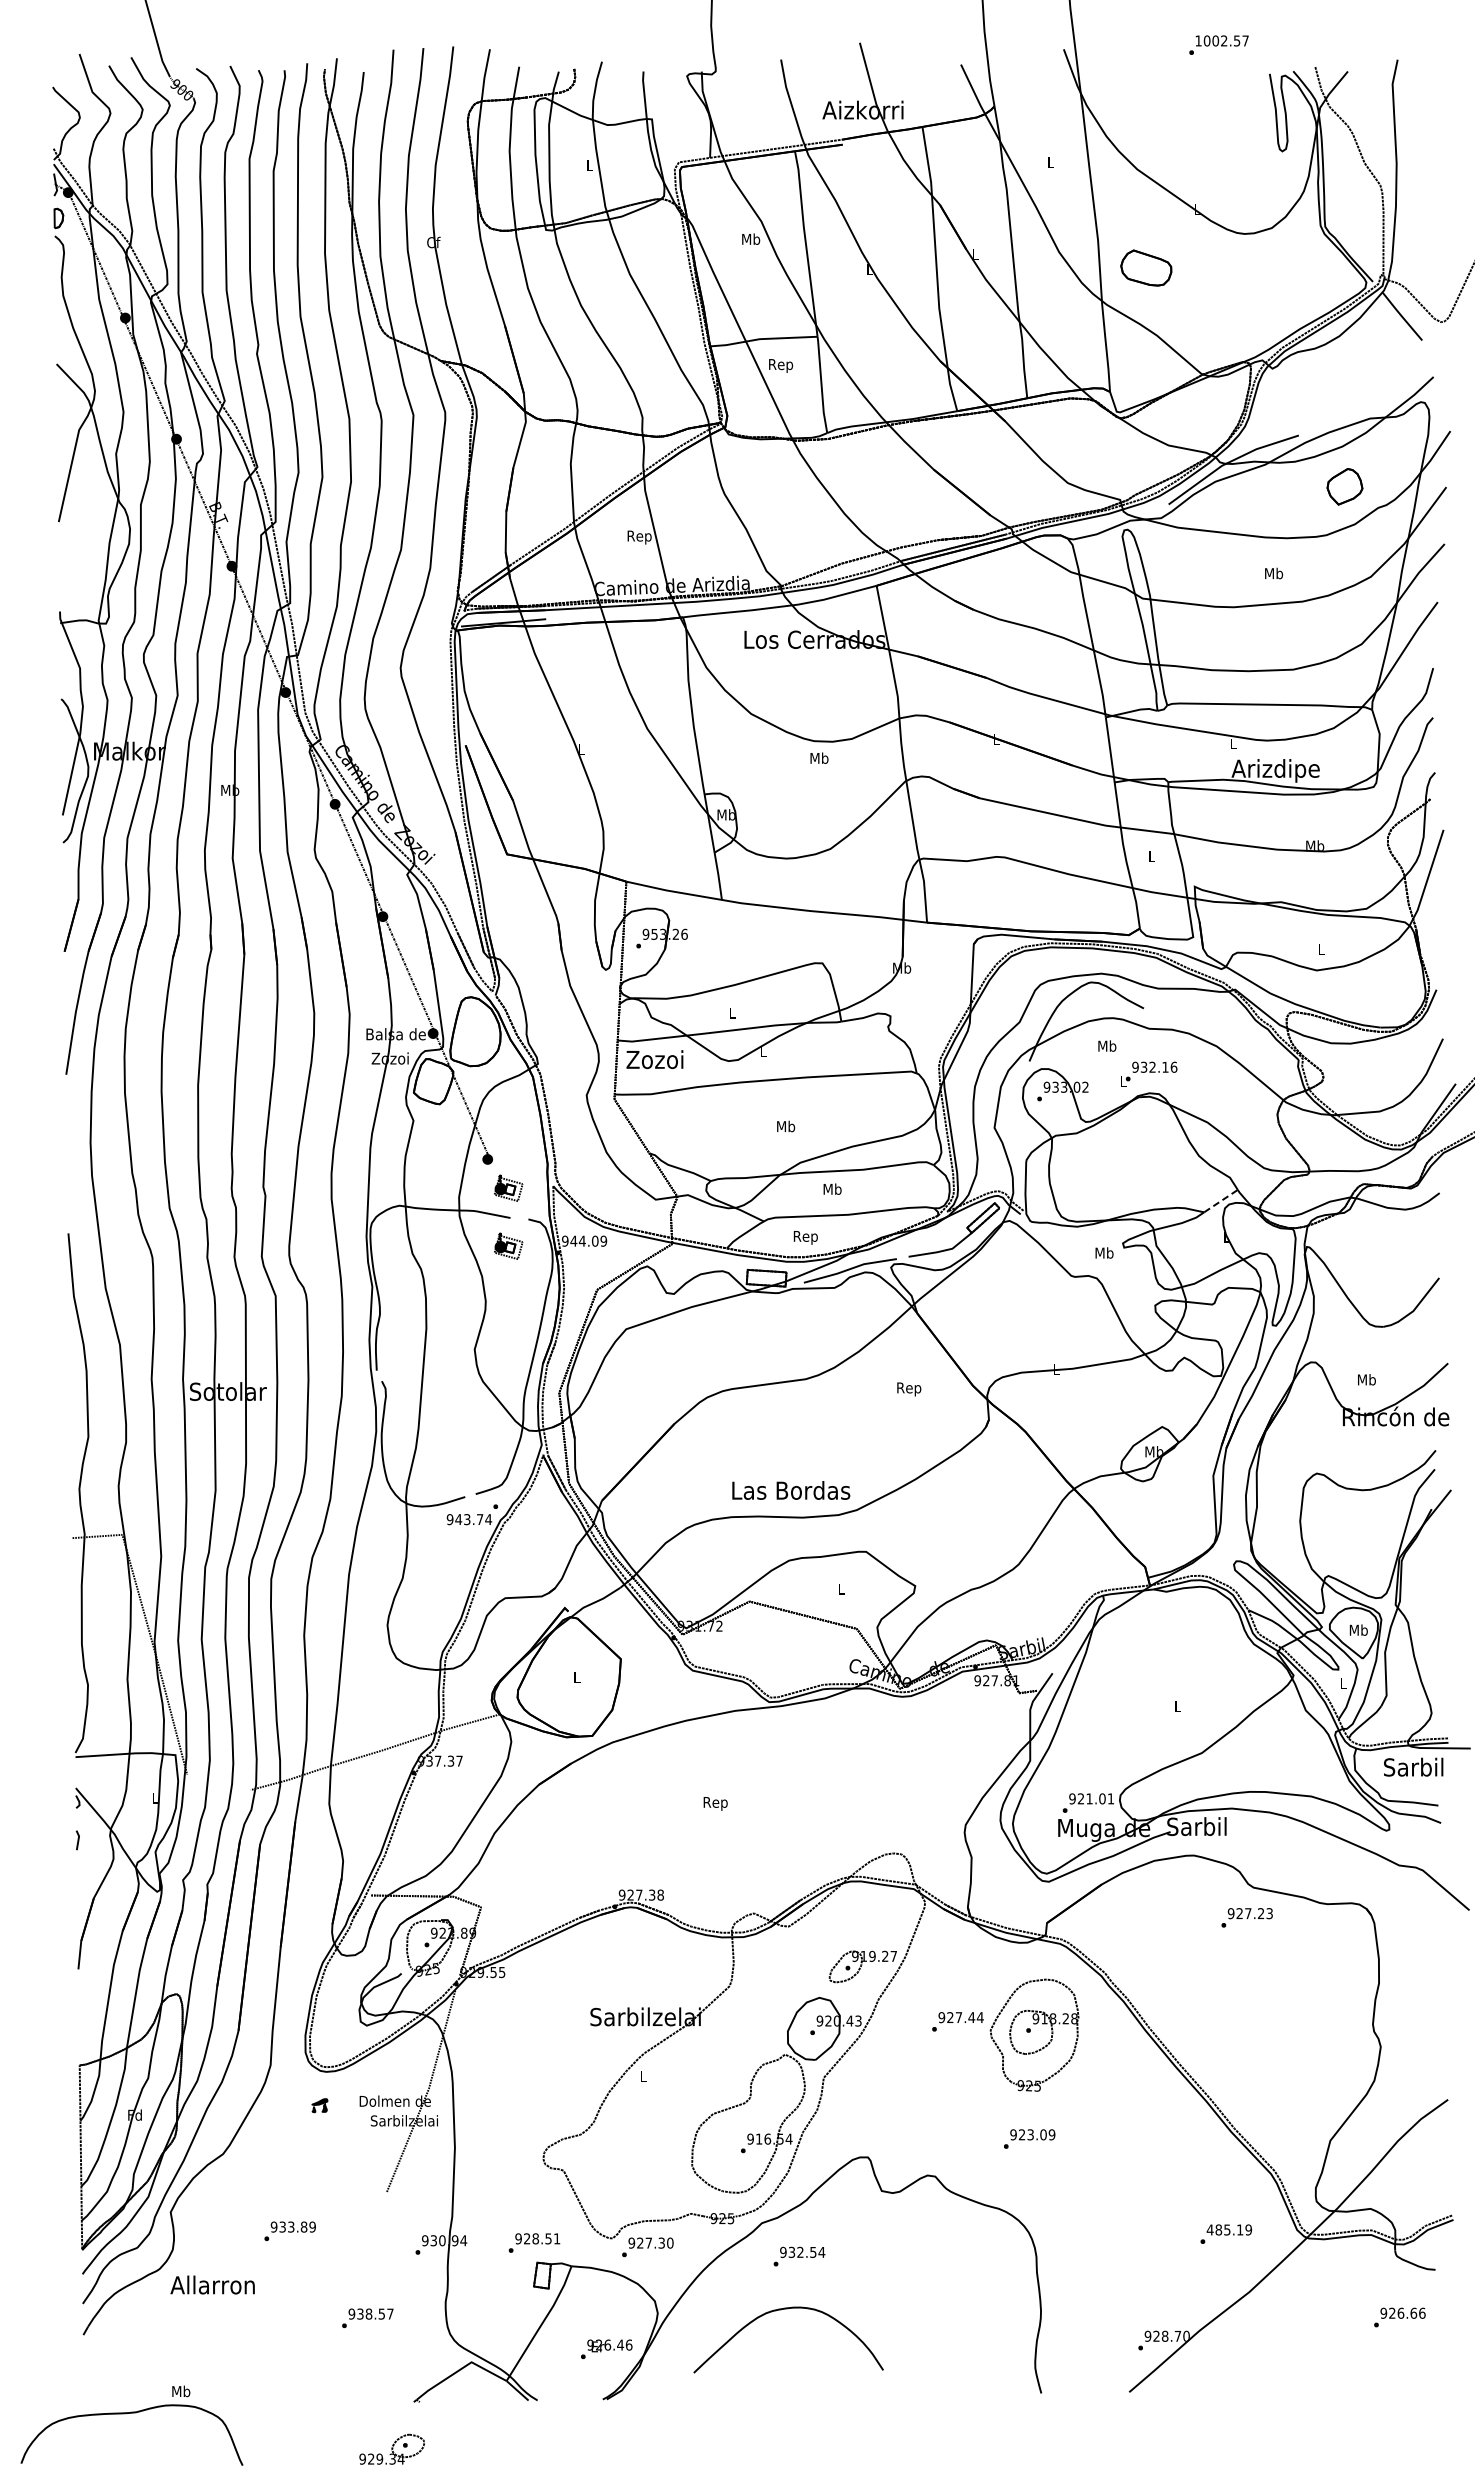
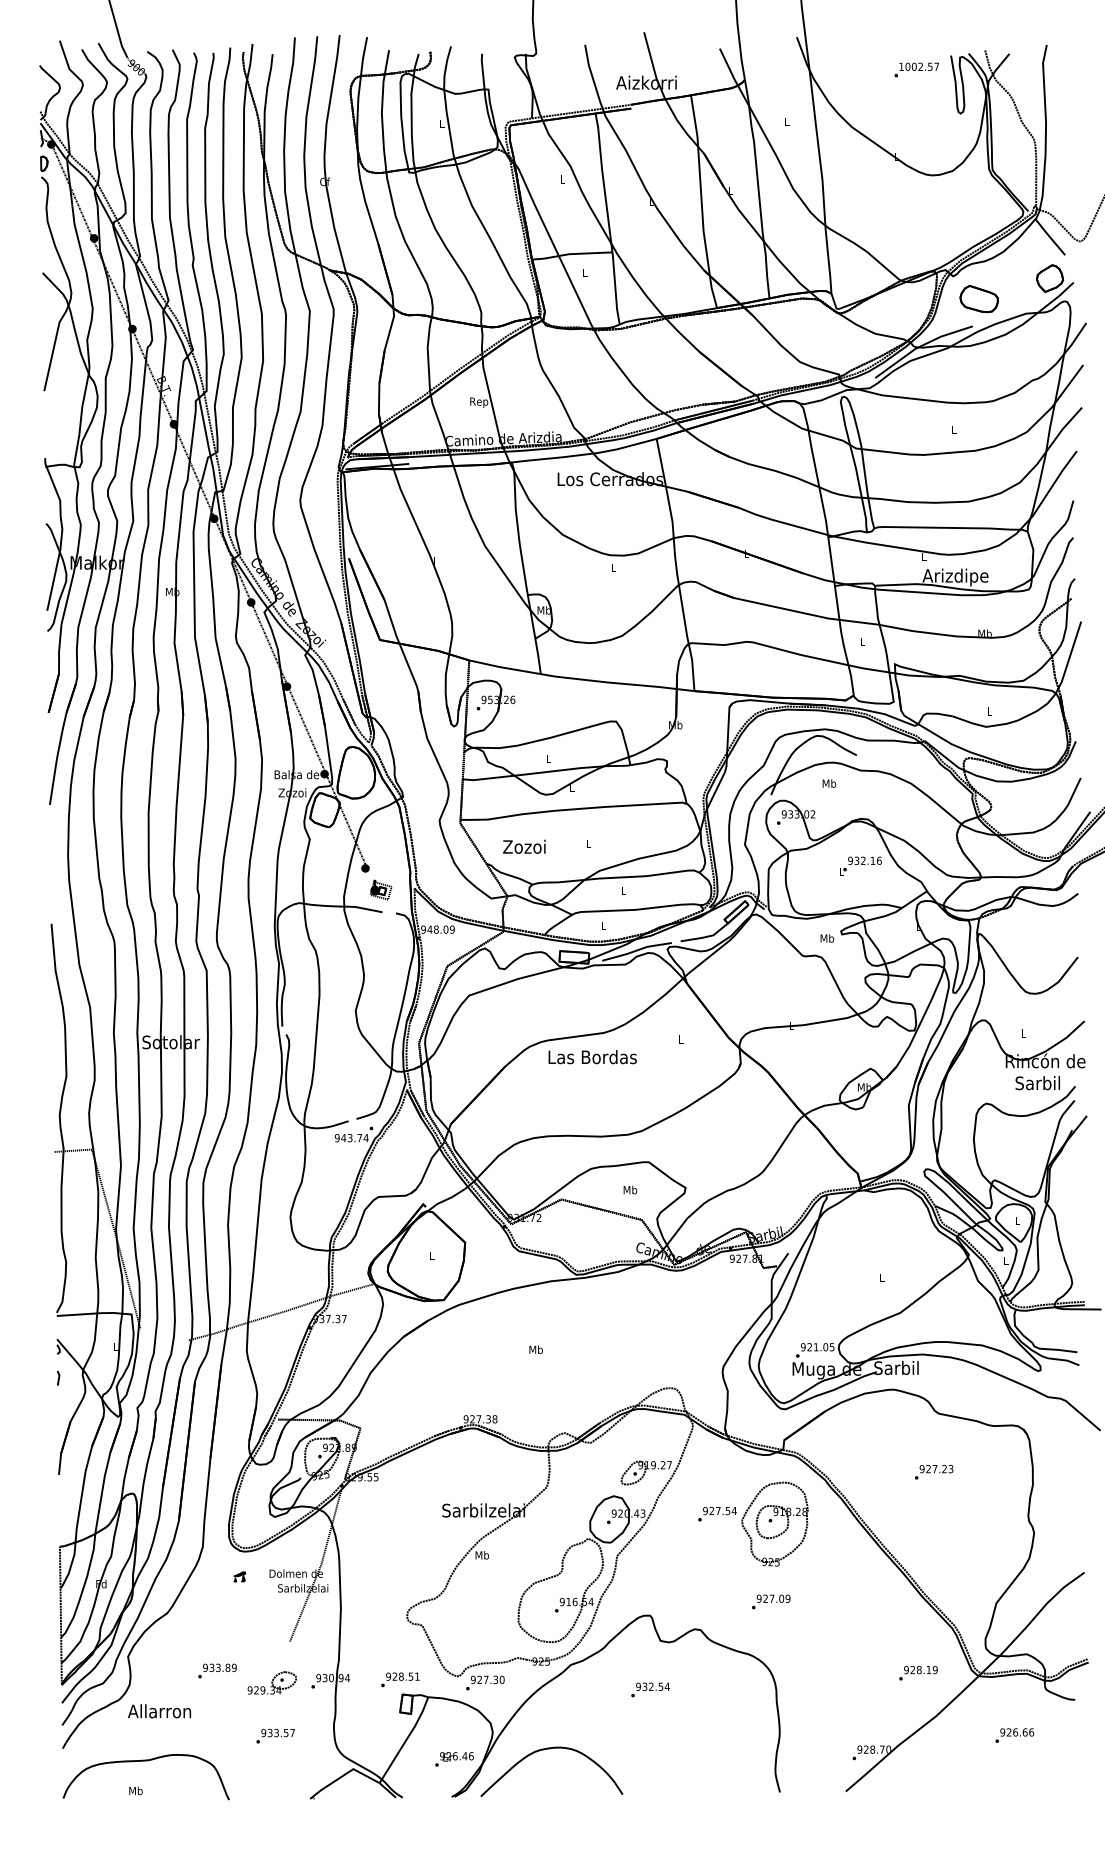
text: (1218, 44) -> (916, 69), moved
text: (751, 238) -> (562, 178), Mb -> L
part: (1146, 267) -> (979, 298), moved
text: (781, 365) -> (585, 273), Rep -> L
part: (1344, 486) -> (1049, 278), moved
text: (1274, 573) -> (954, 429), Mb -> L
text: (819, 757) -> (613, 567), Mb -> L
text: (654, 1059) -> (524, 846), moved
text: (1149, 1073) -> (861, 865), moved
text: (786, 1126) -> (589, 843), Mb -> L
text: (832, 1188) -> (623, 890), Mb -> L
line: (1221, 1200) -> (914, 899), dashed -> solid
text: (805, 1237) -> (603, 926), Rep -> L
text: (581, 1240) -> (435, 929), 944.09 -> 948.09
part: (508, 1245) -> (381, 932), removed
text: (1366, 1379) -> (1023, 1033), Mb -> L
text: (909, 1389) -> (681, 1040), Rep -> L
text: (791, 1490) -> (592, 1057), moved
text: (841, 1588) -> (630, 1189), L -> Mb
text: (1358, 1629) -> (1017, 1220), Mb -> L
text: (1413, 1766) -> (1037, 1082), moved
text: (1110, 1798) -> (831, 1346), 921.01 -> 921.05
text: (715, 1803) -> (536, 1350), Rep -> Mb
text: (1246, 1917) -> (933, 1472), moved
text: (971, 2017) -> (727, 1510), 927.44 -> 927.54
text: (643, 2076) -> (482, 1555), L -> Mb
text: (1030, 2134) -> (771, 1598), 923.09 -> 927.09
text: (1218, 2229) -> (912, 1669), 485.19 -> 928.19
text: (799, 2256) -> (650, 1689), moved
curve: (781, 2310) -> (546, 1749), moved
text: (368, 2313) -> (276, 1732), 938.57 -> 933.57
text: (1399, 2317) -> (1014, 1735), moved
curve: (125, 2414) -> (141, 1761), moved
part: (391, 2448) -> (271, 1682), moved

